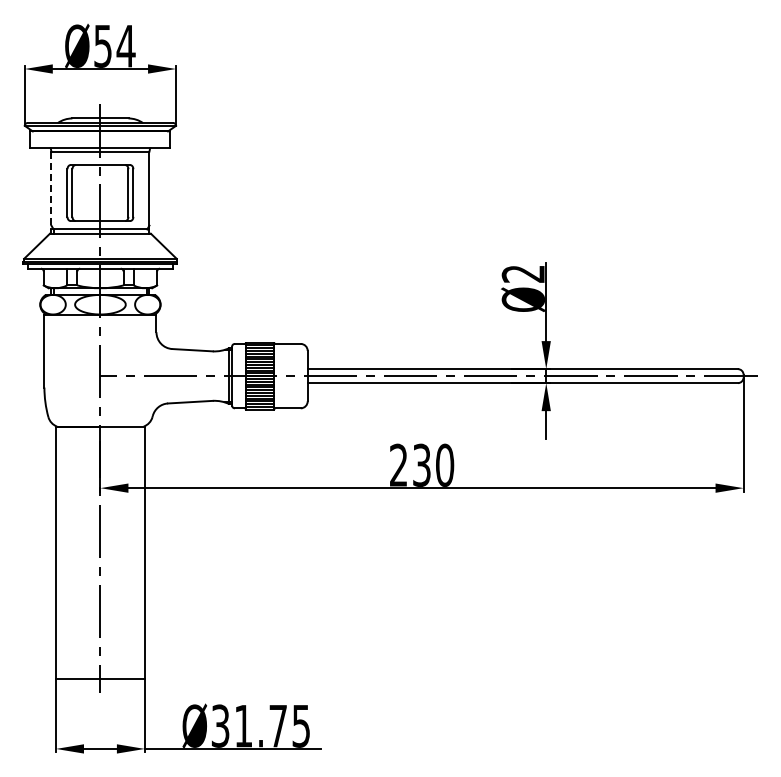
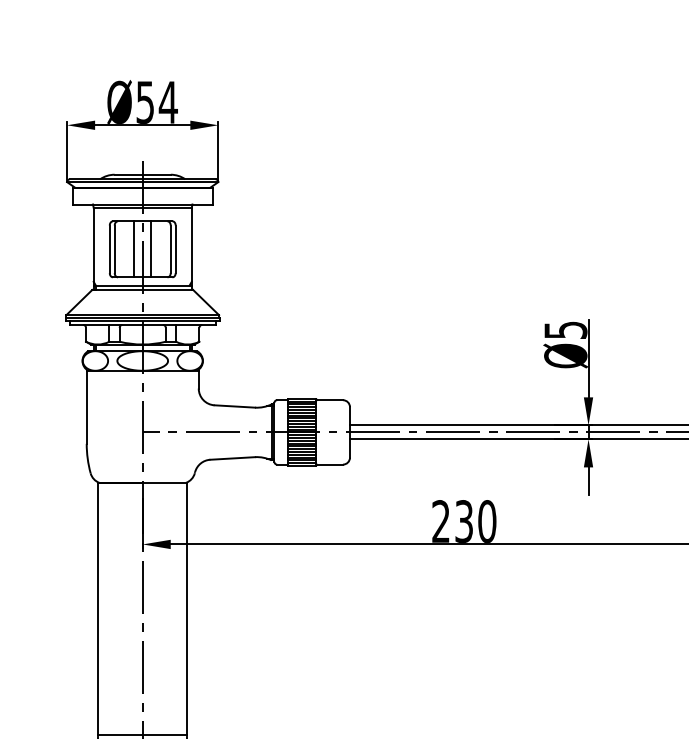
line: (51, 193) -> (93, 249), dashed -> solid
line: (92, 193) -> (134, 249), added
line: (108, 193) -> (150, 249), added
text: (522, 273) -> (564, 329), Ø2 -> Ø5

